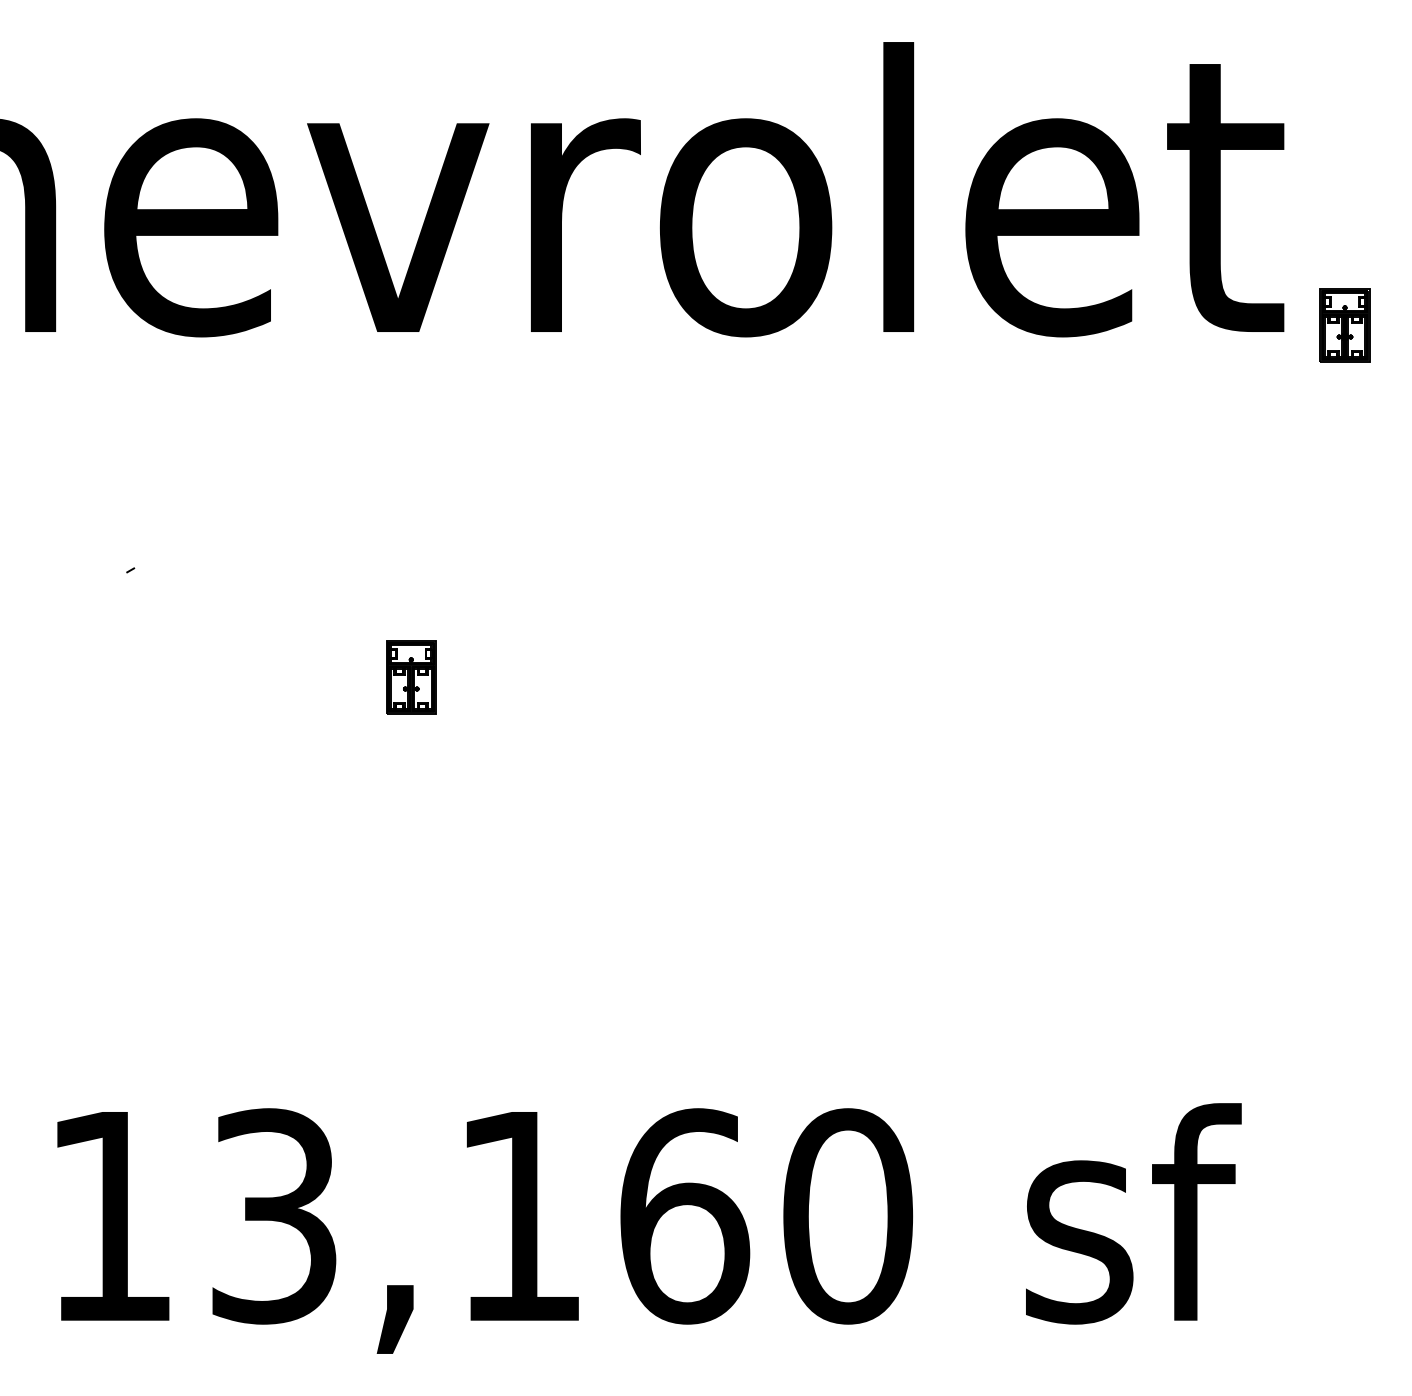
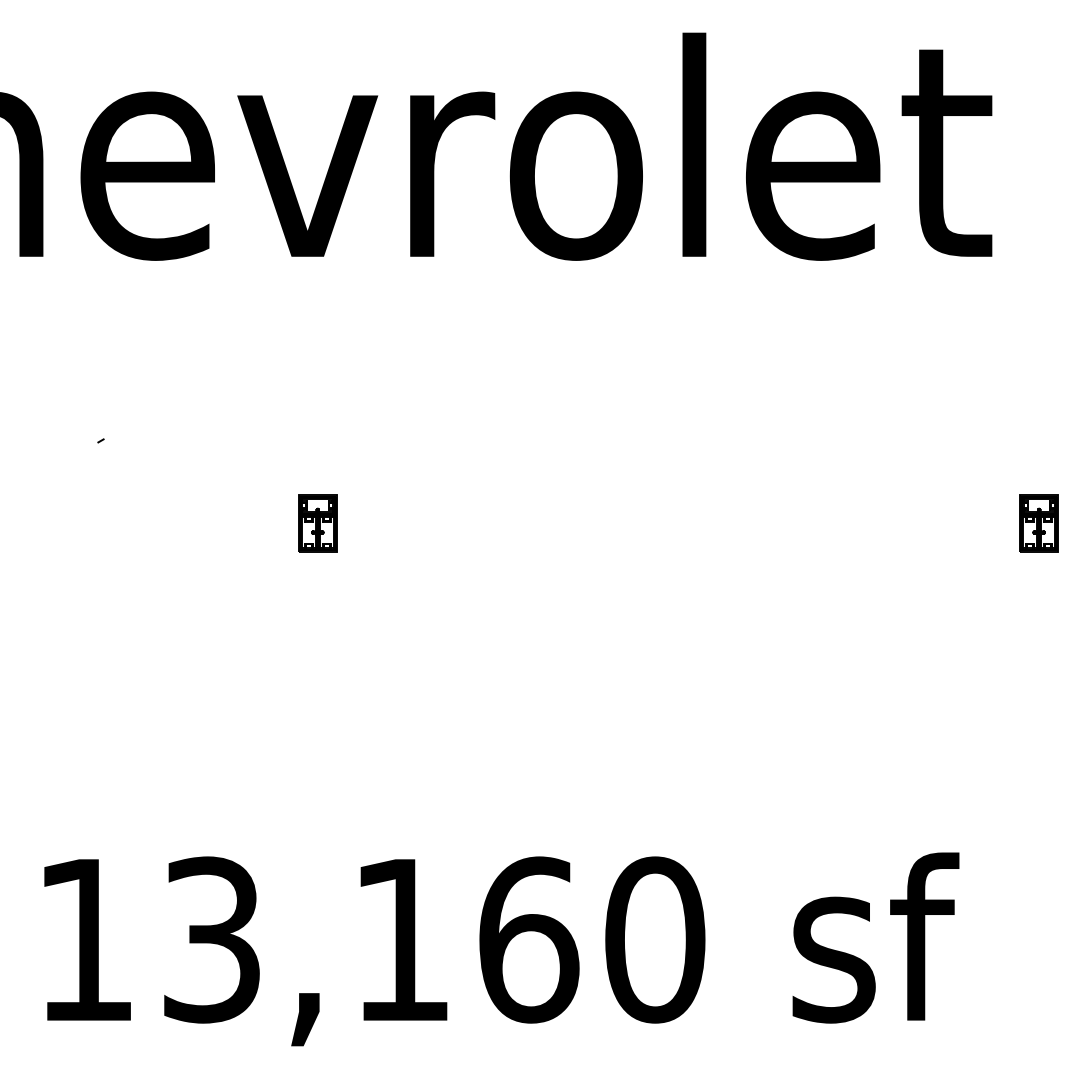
part: (1344, 325) -> (1038, 523), moved

